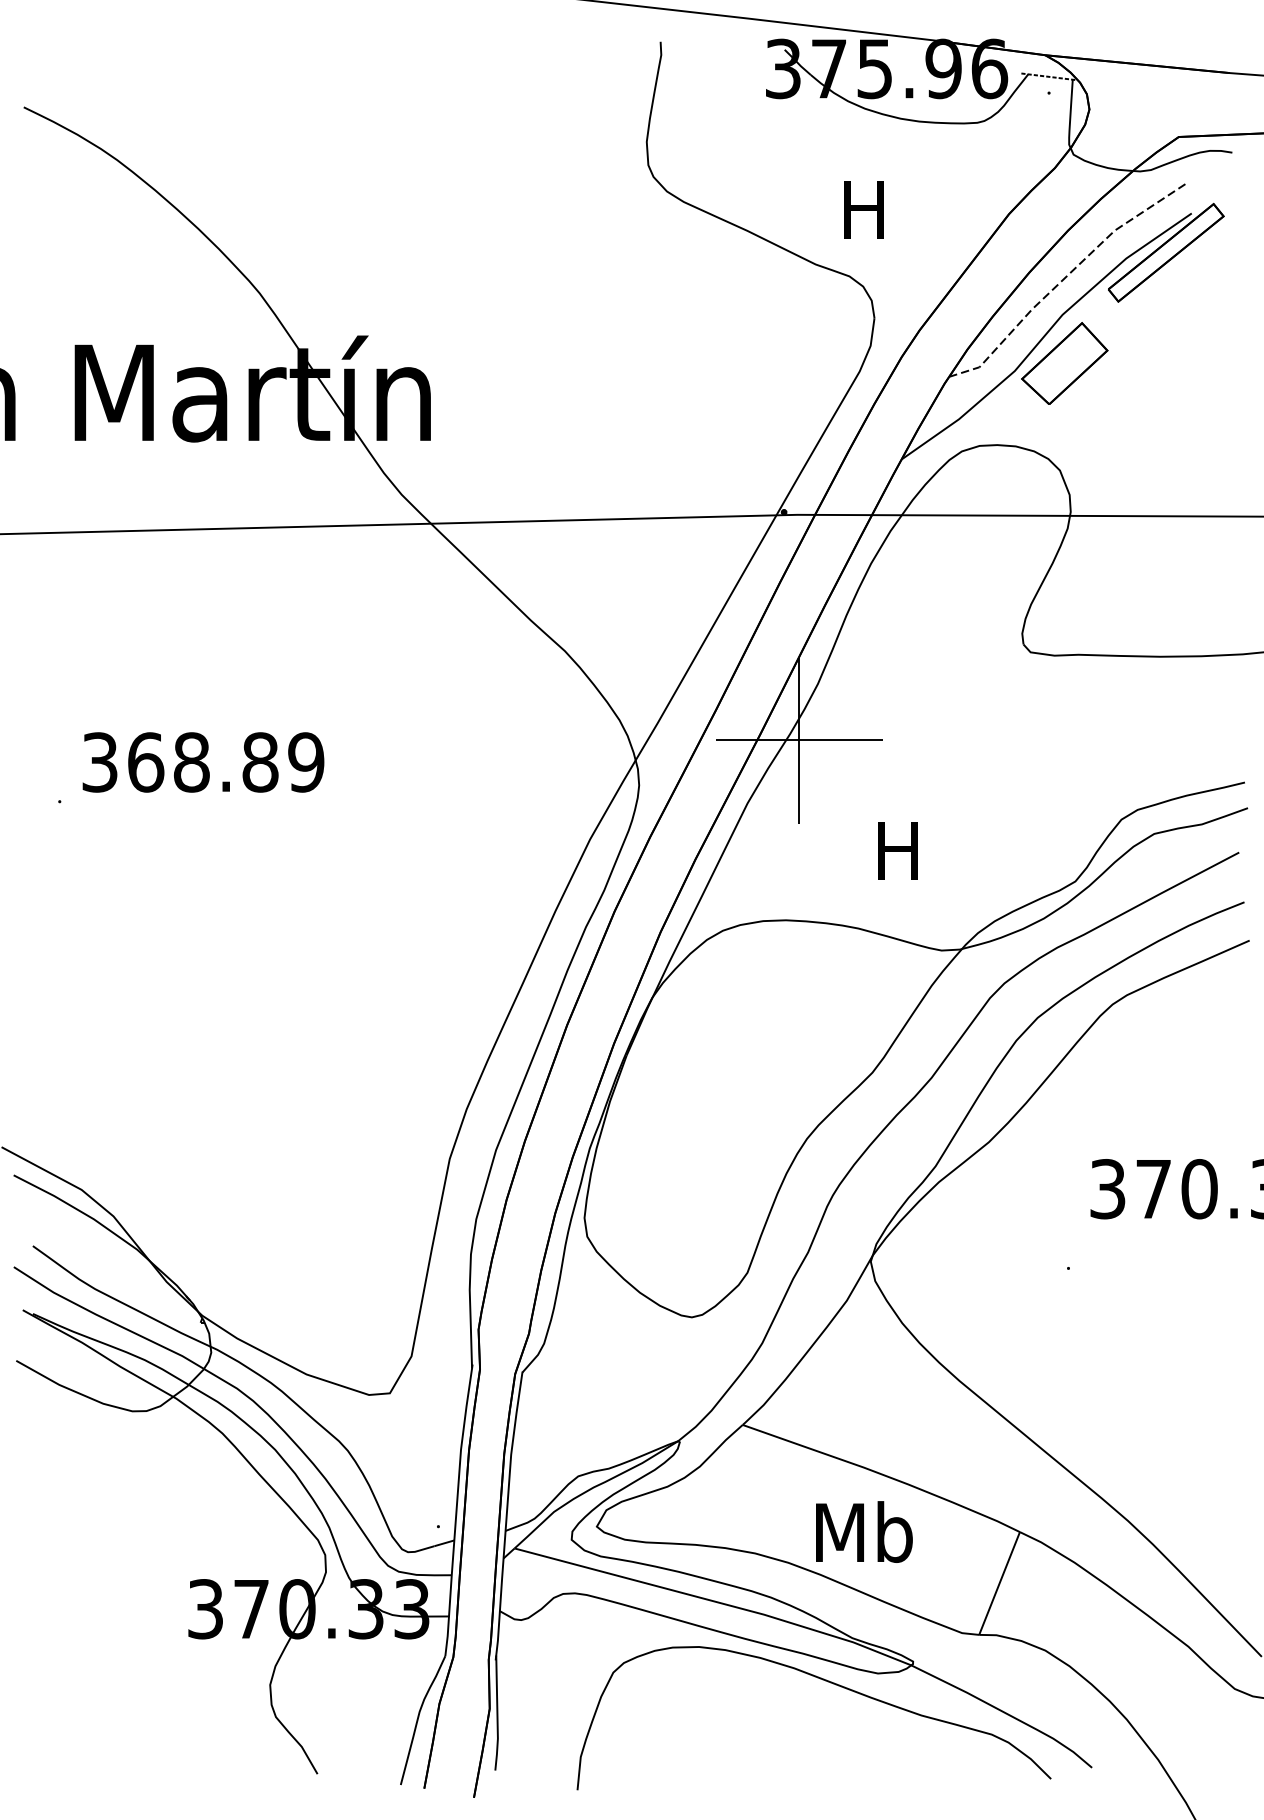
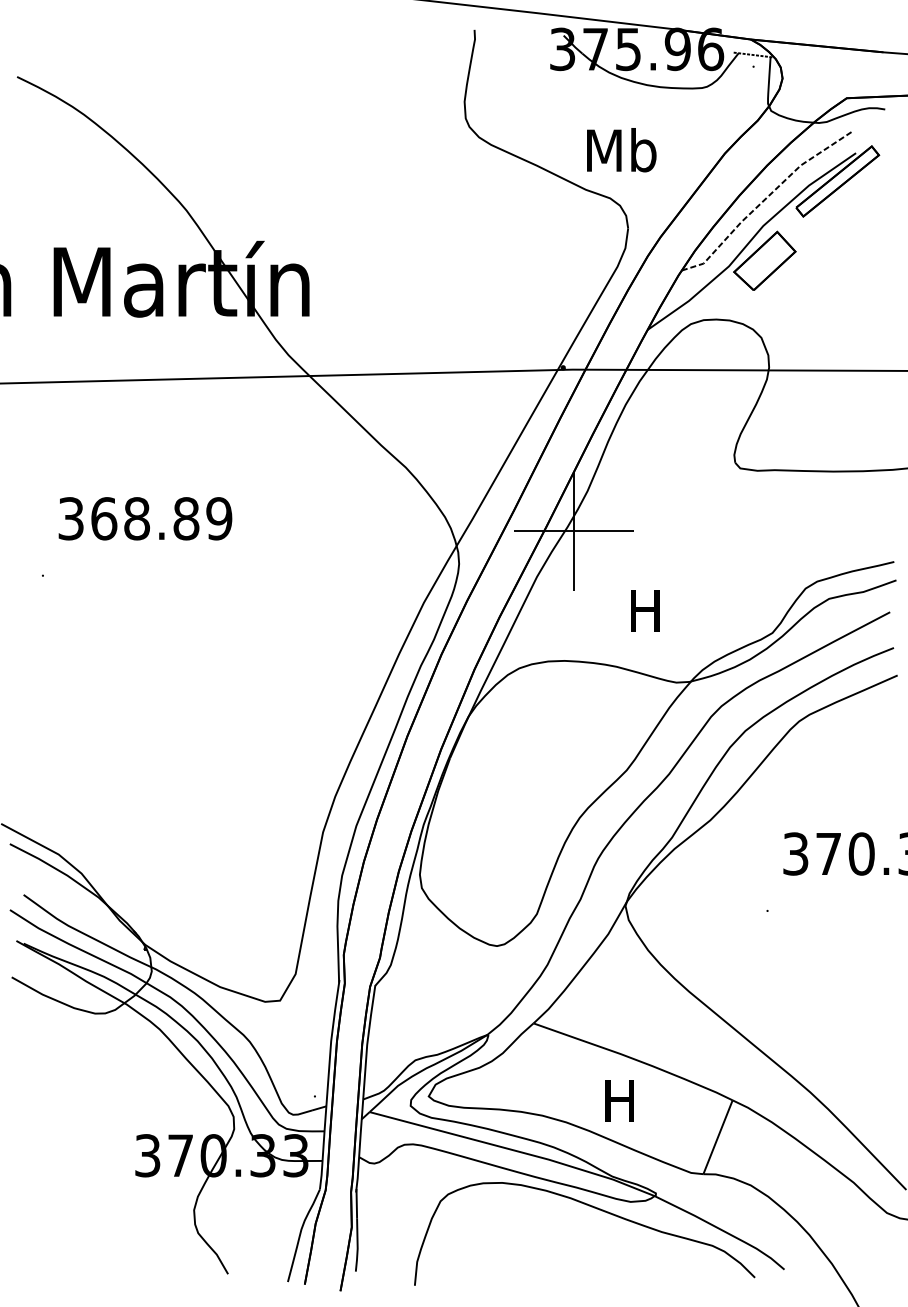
text: (865, 209) -> (621, 150), H -> Mb
text: (203, 762) -> (145, 518), moved
text: (864, 1531) -> (621, 1099), Mb -> H

